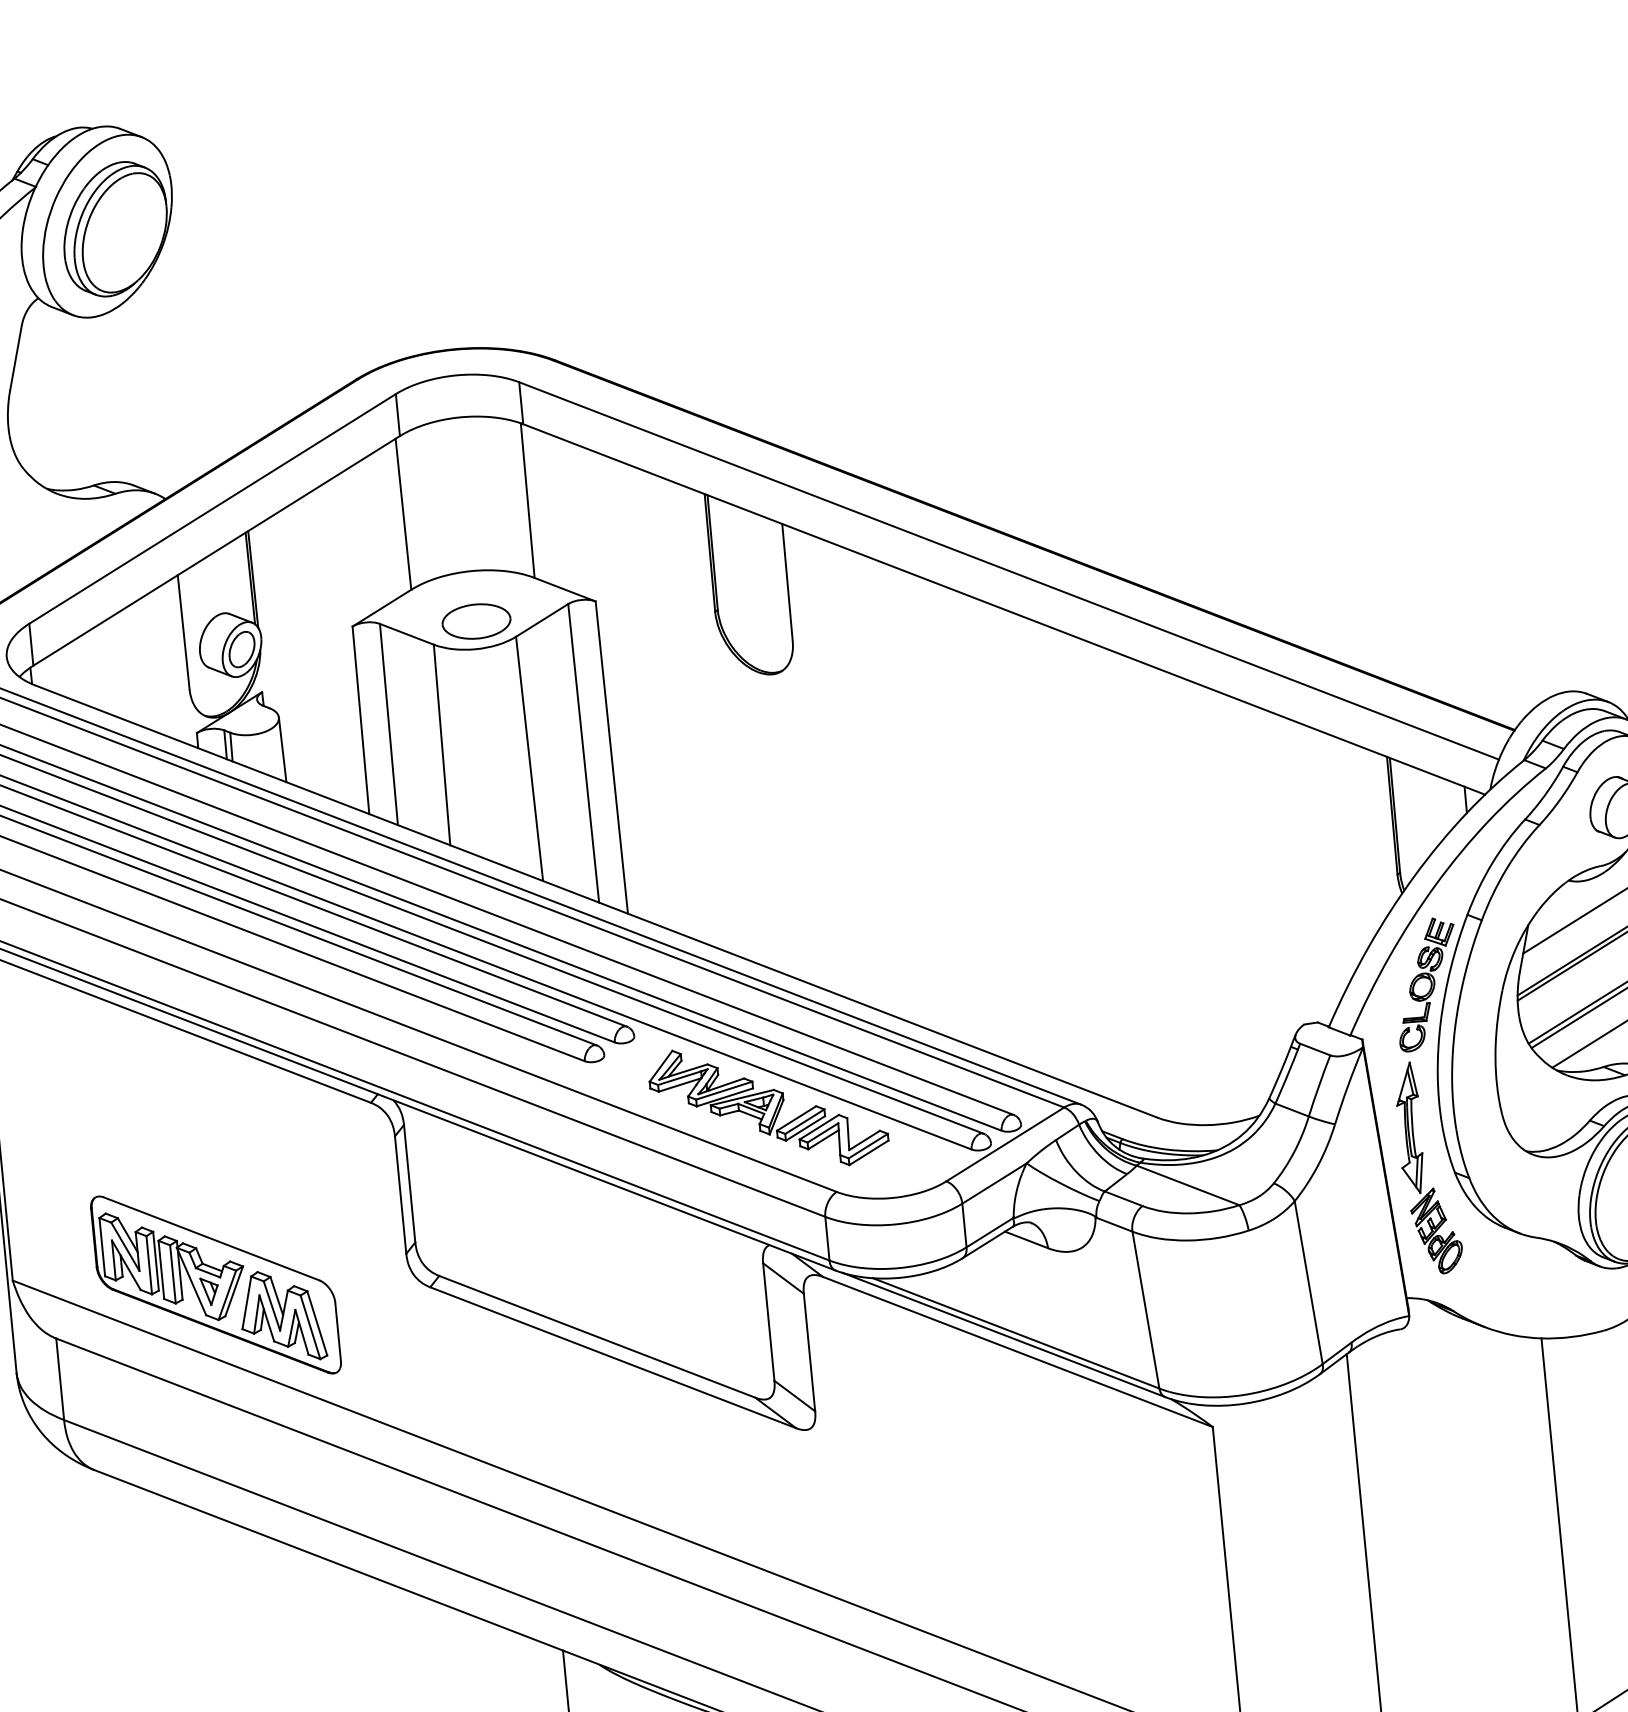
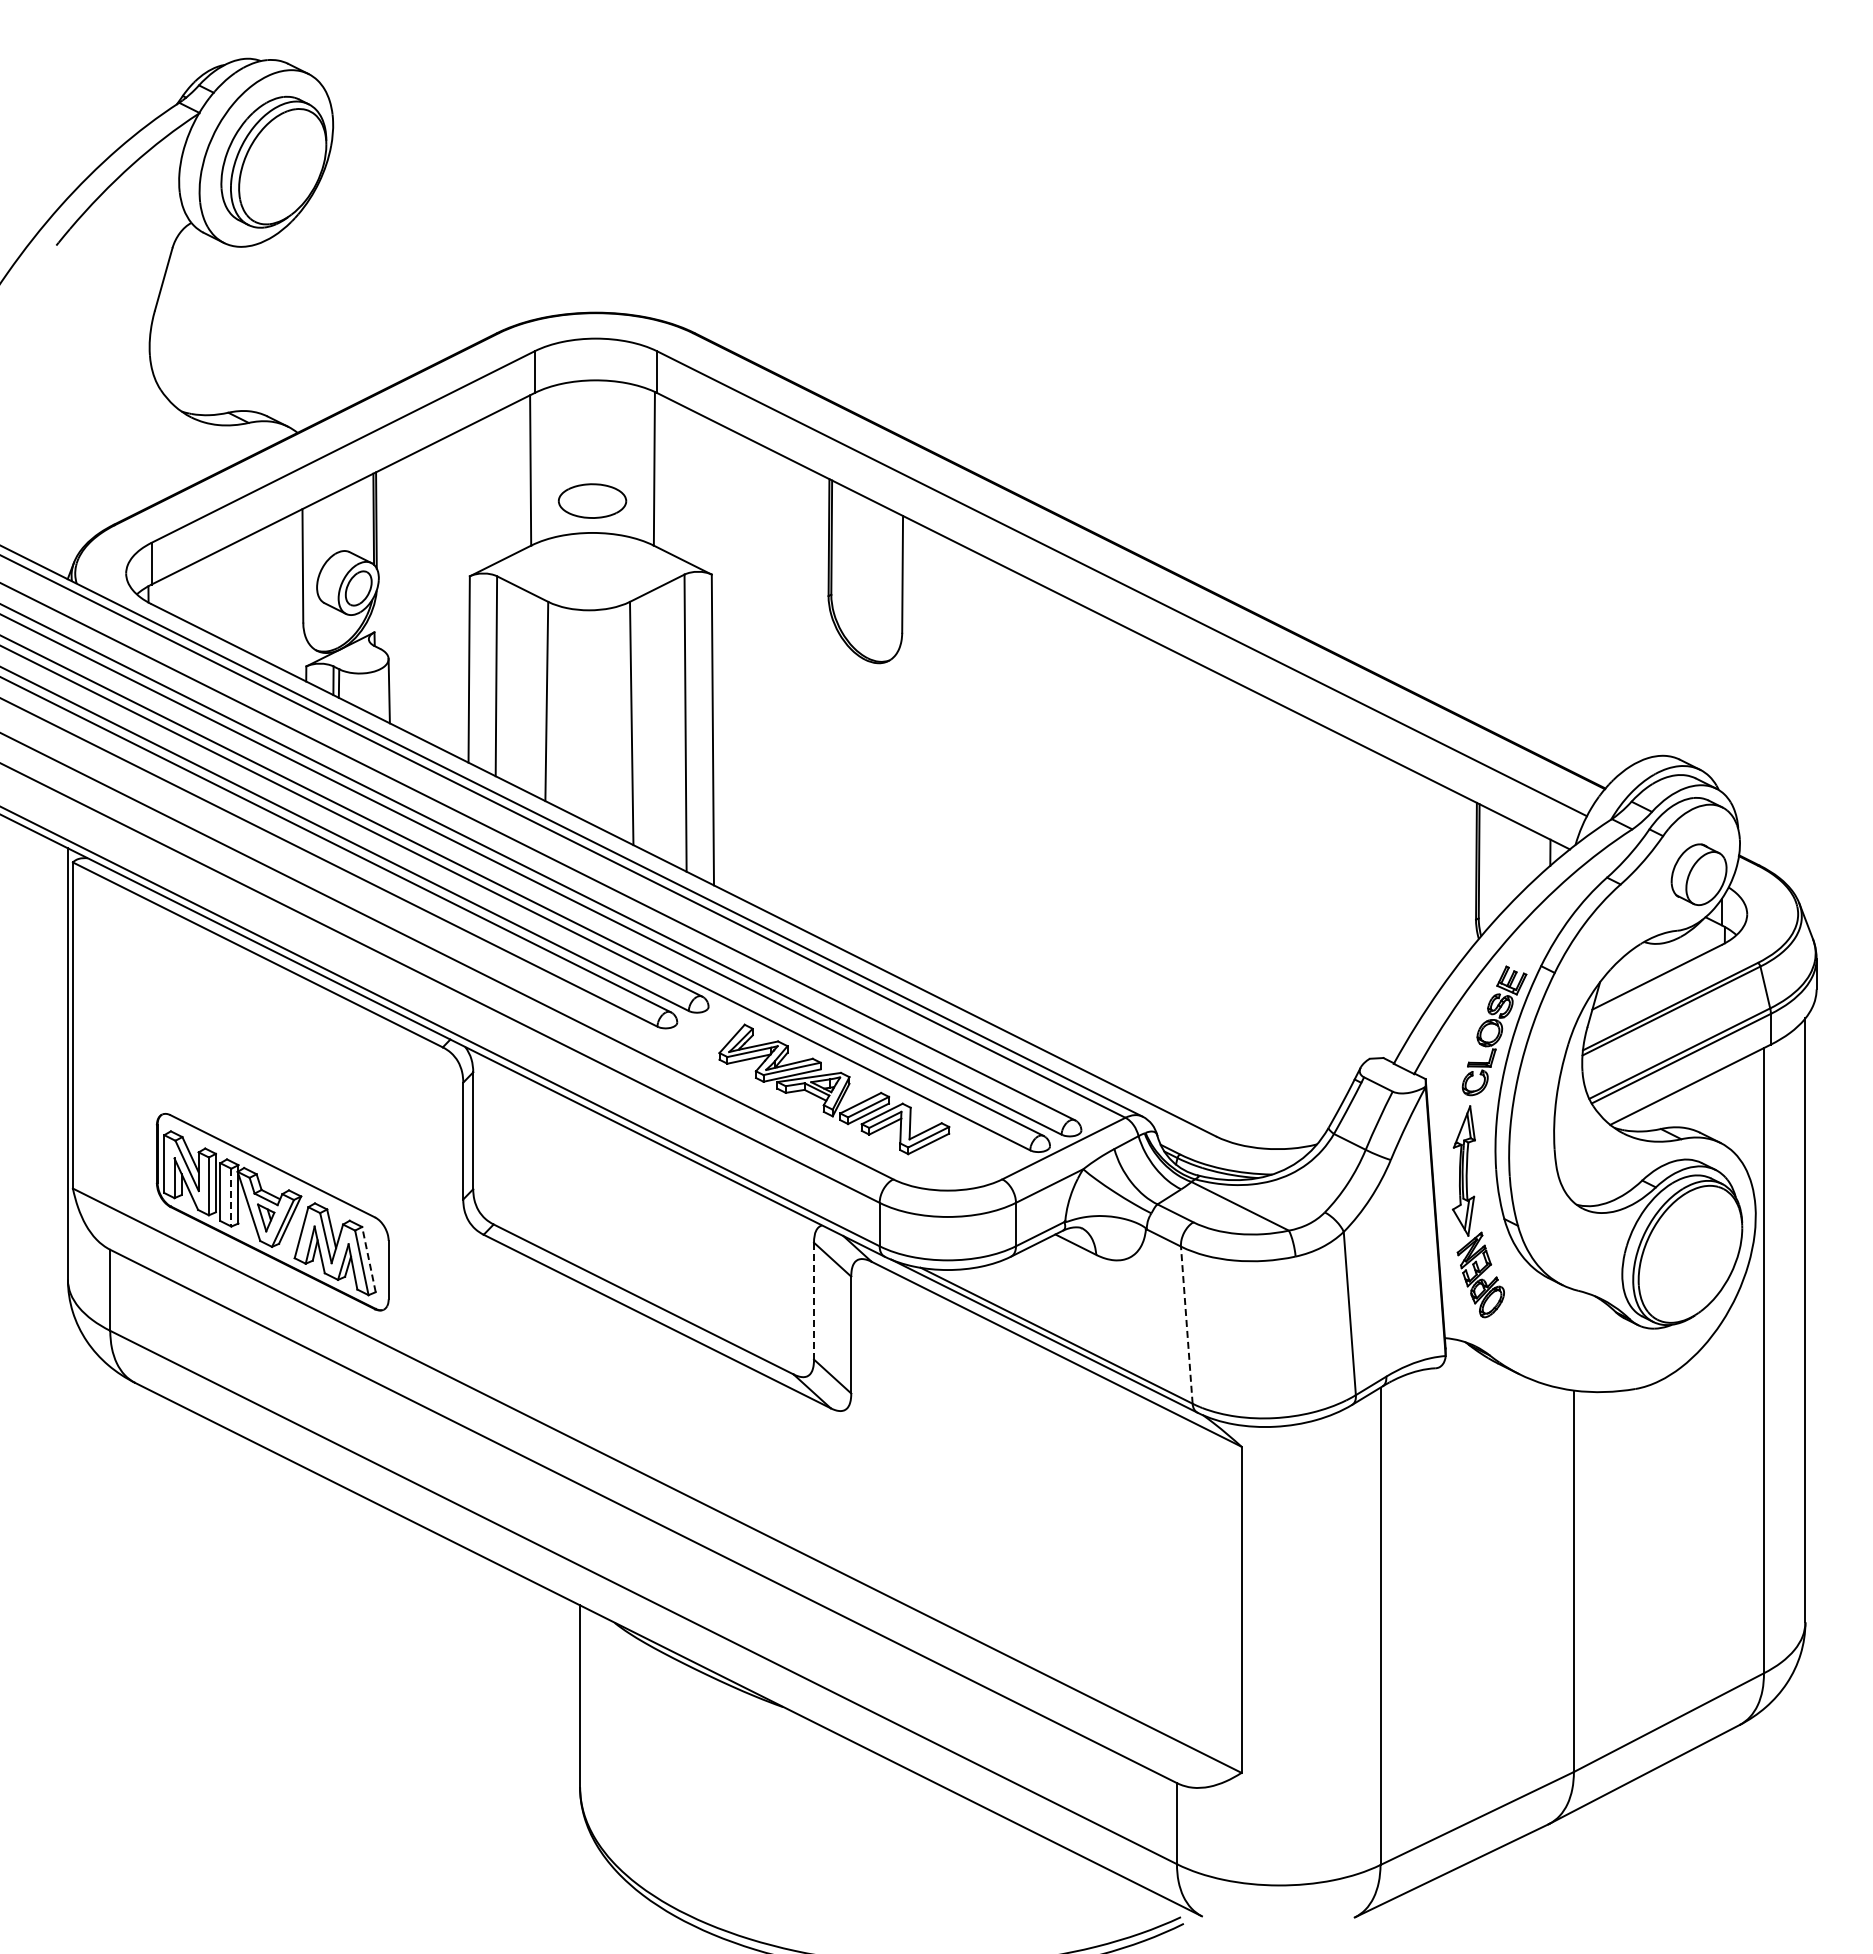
part: (476, 620) -> (592, 500), moved
line: (173, 1274) -> (231, 1197), solid -> dashed
line: (1145, 1310) -> (1186, 1325), solid -> dashed
line: (769, 1321) -> (814, 1300), solid -> dashed
line: (316, 1323) -> (368, 1259), solid -> dashed

